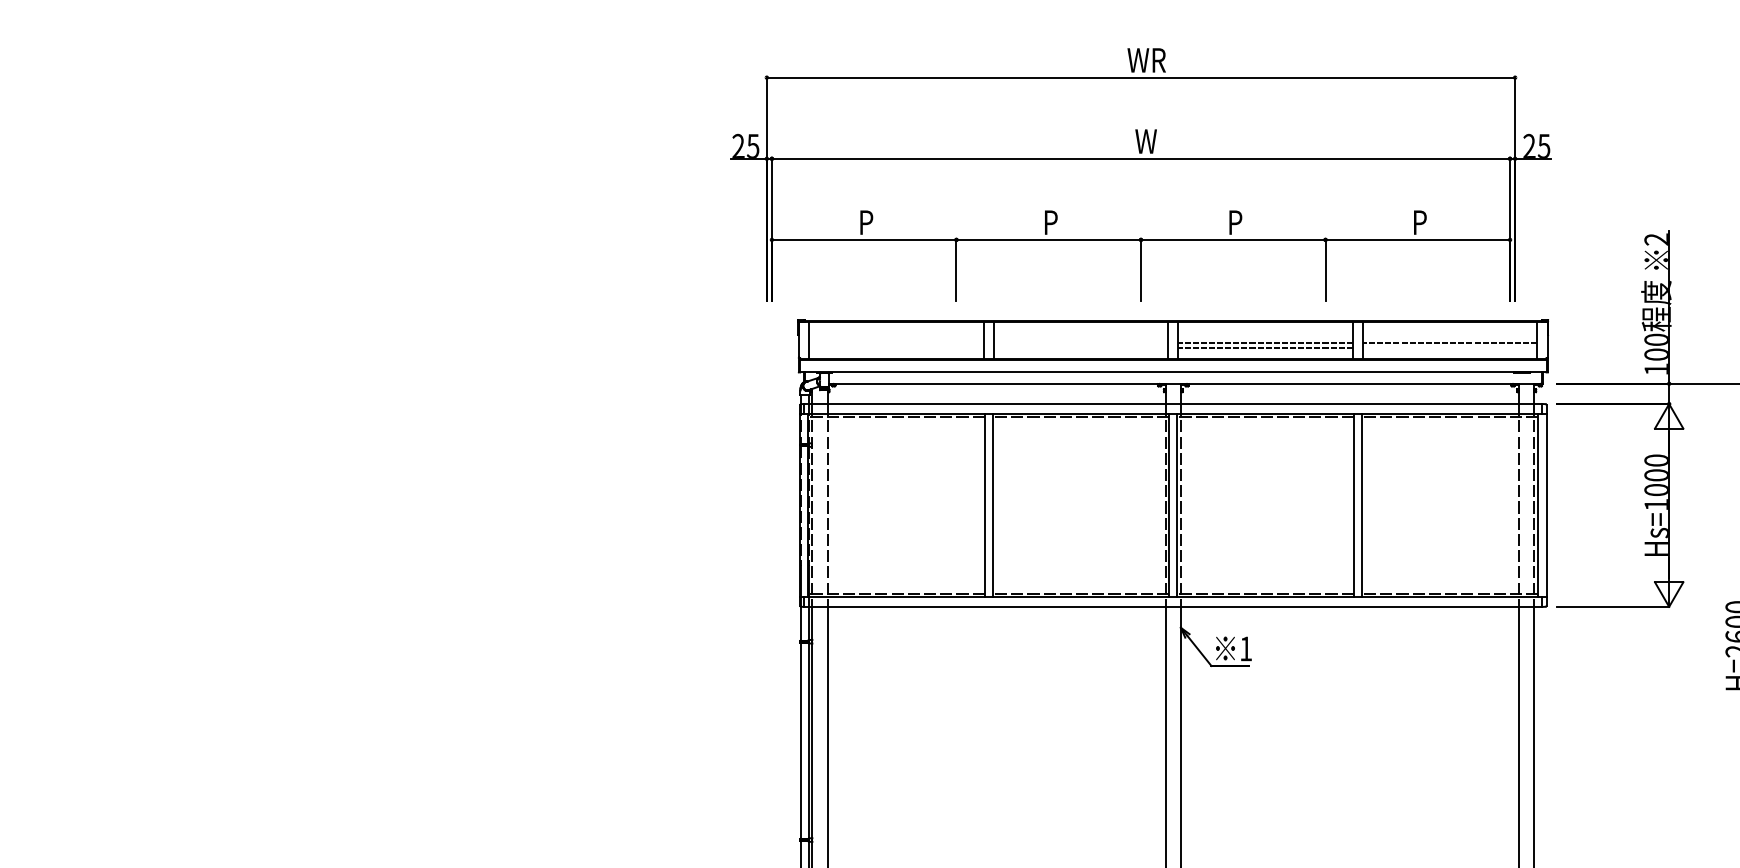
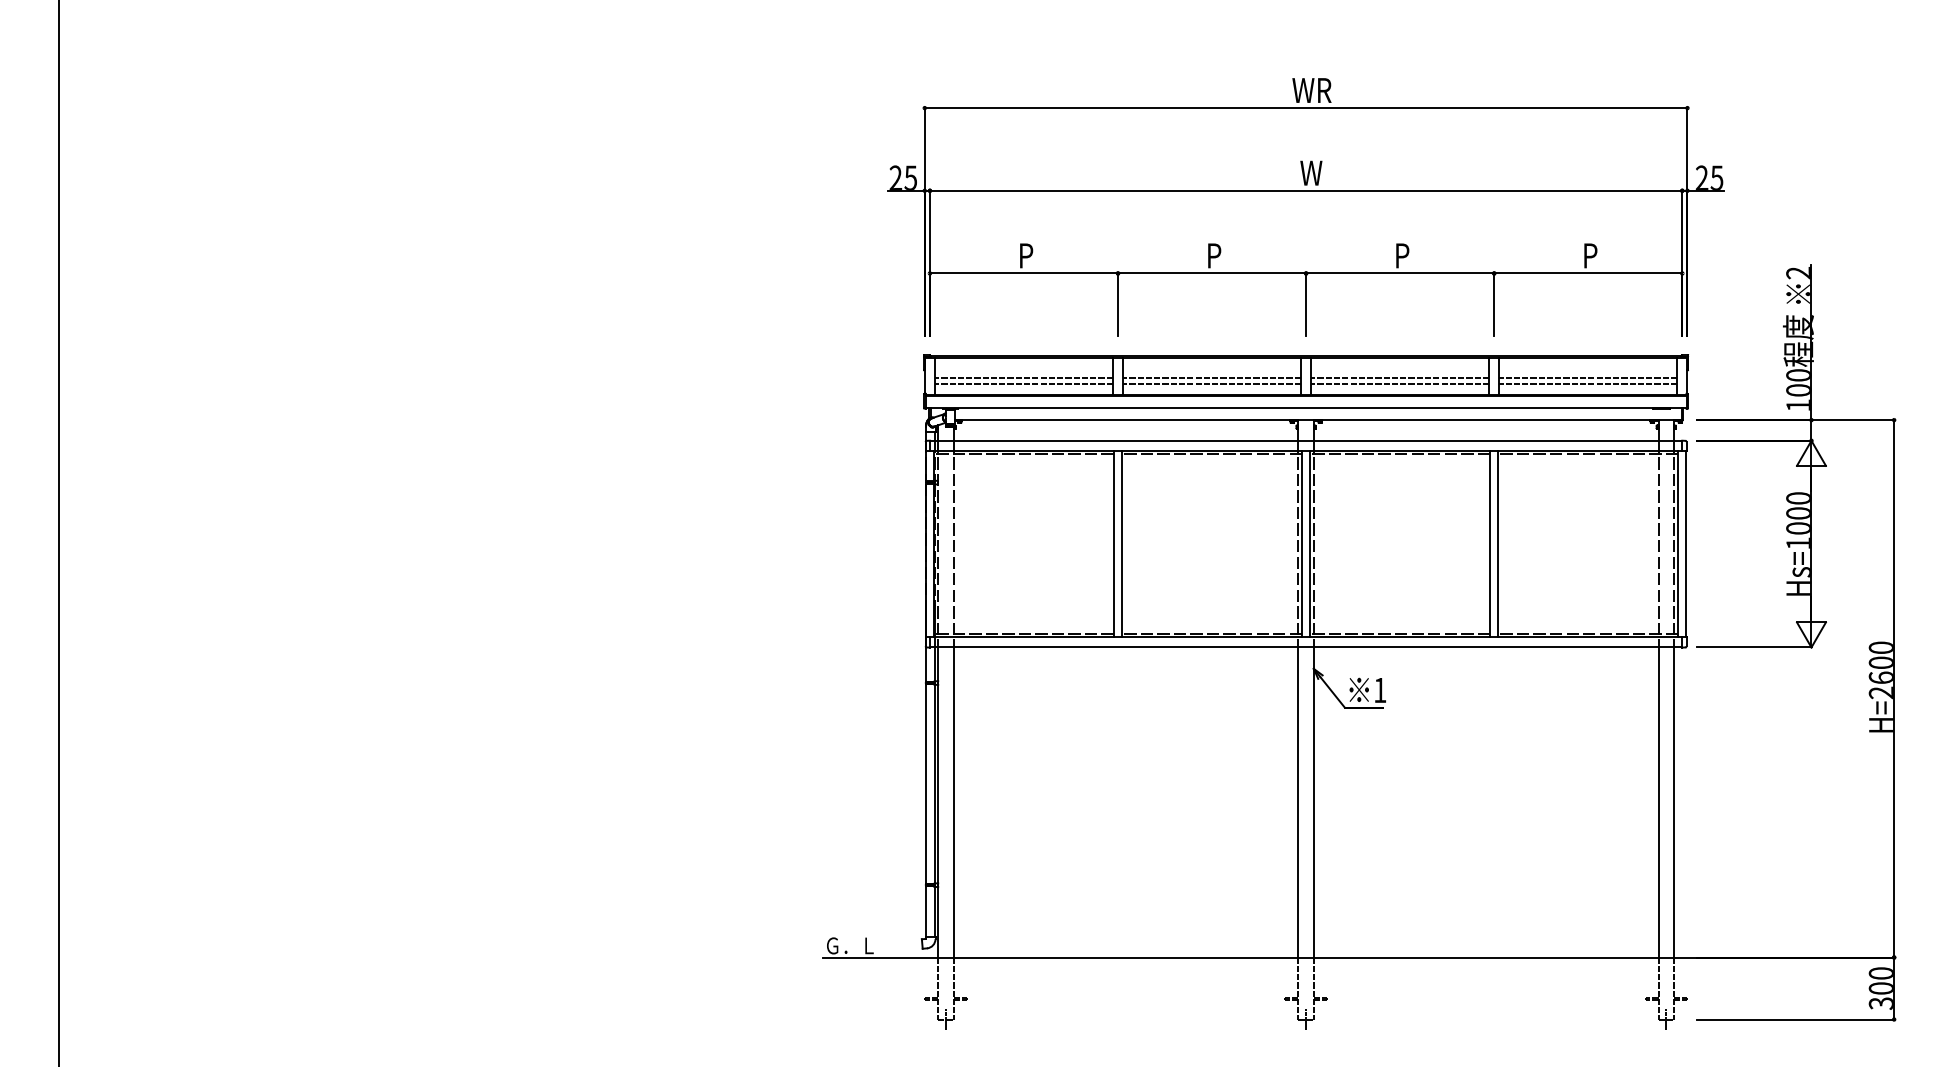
part: (1140, 175) -> (1305, 207), moved
line: (896, 342) -> (1023, 378), added
line: (1080, 342) -> (1211, 378), added
line: (896, 348) -> (1023, 384), added
line: (1080, 348) -> (1211, 384), added
line: (1450, 348) -> (1588, 384), added

